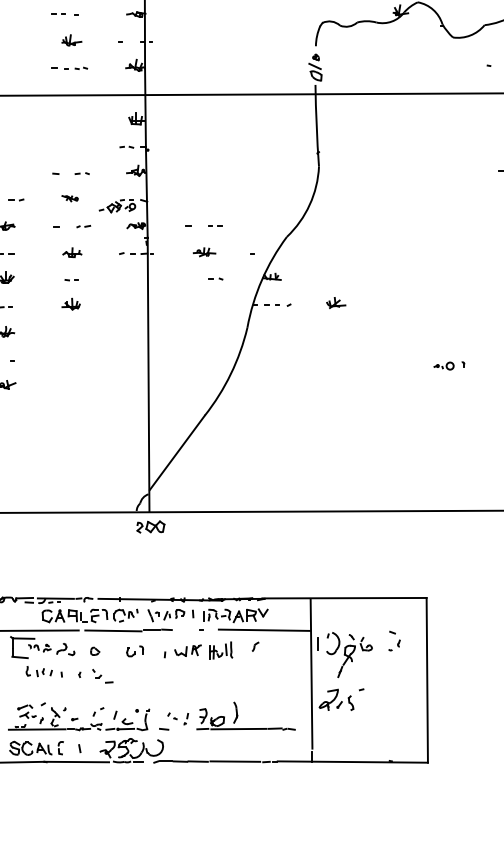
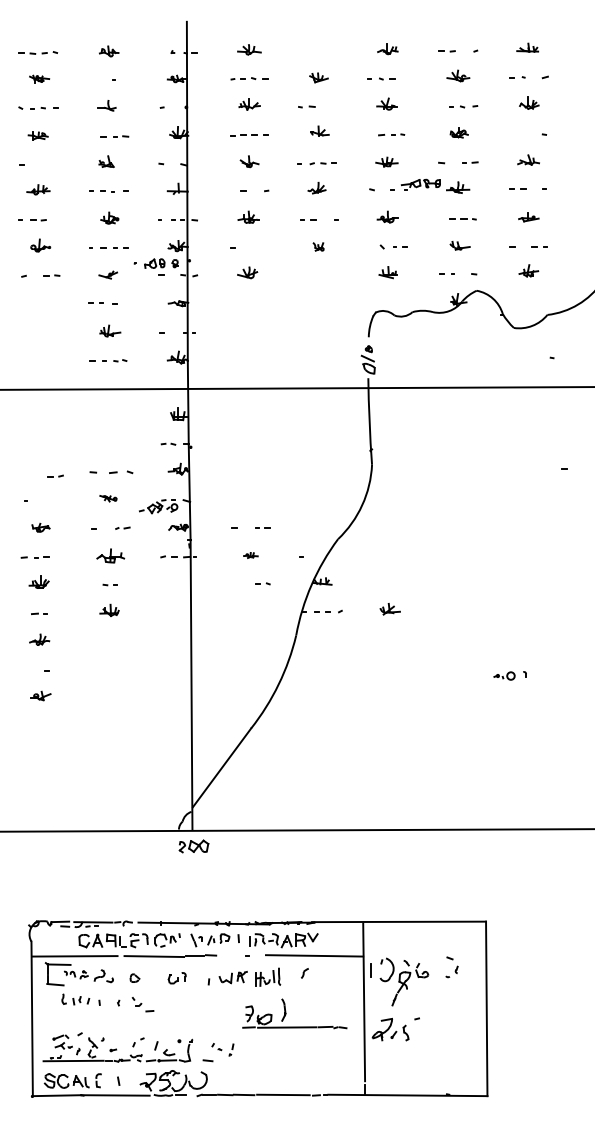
part: (82, 172) -> (121, 471), size x1.6
part: (16, 199) -> (55, 475), moved
part: (72, 252) -> (110, 555), size x1.4
part: (204, 252) -> (250, 555), size x0.6
part: (238, 715) -> (286, 1013), moved

